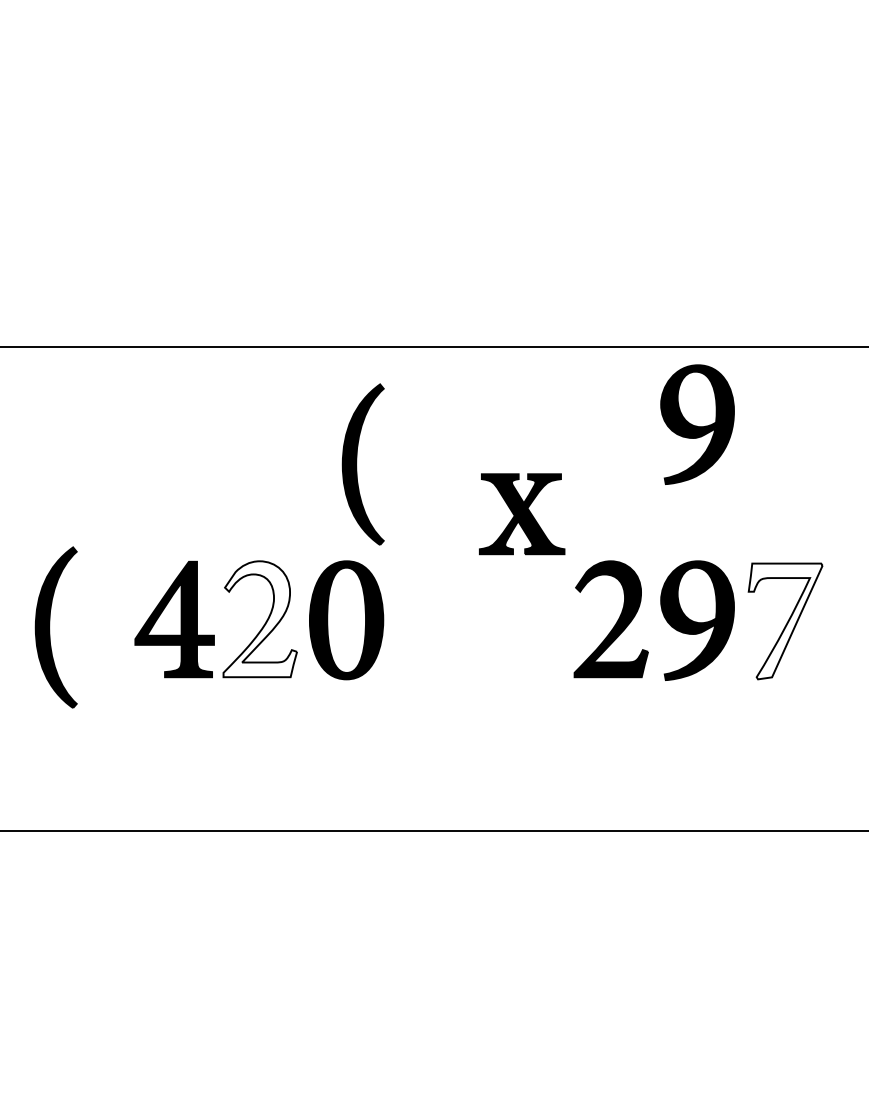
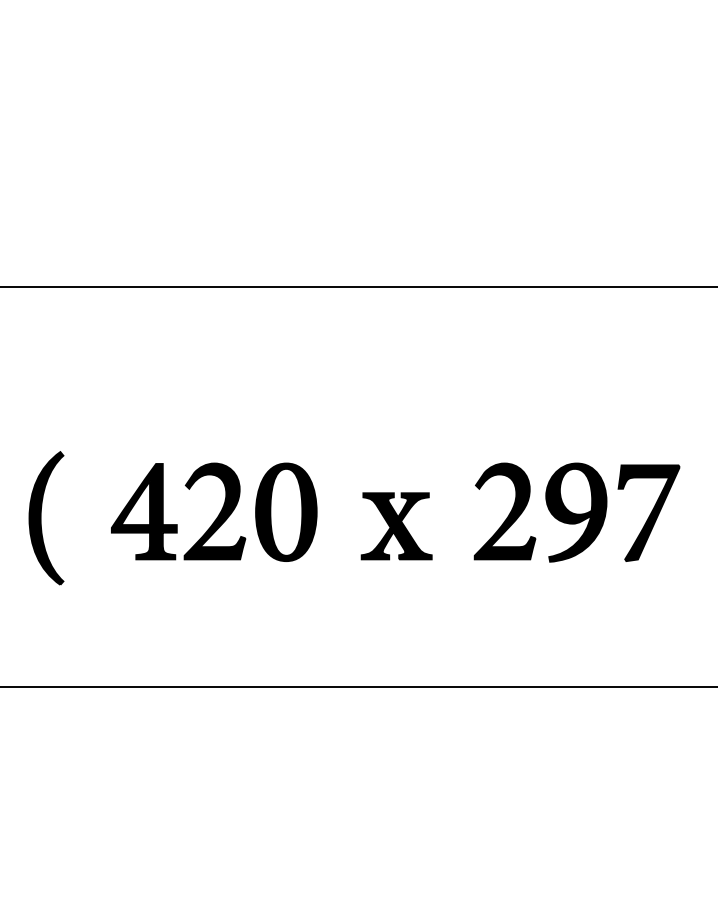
part: (697, 424) -> (576, 350), removed
part: (362, 464) -> (299, 383), removed
part: (522, 514) -> (397, 526), moved
fill: (260, 619) -> (215, 511), added
fill: (785, 621) -> (649, 513), added

